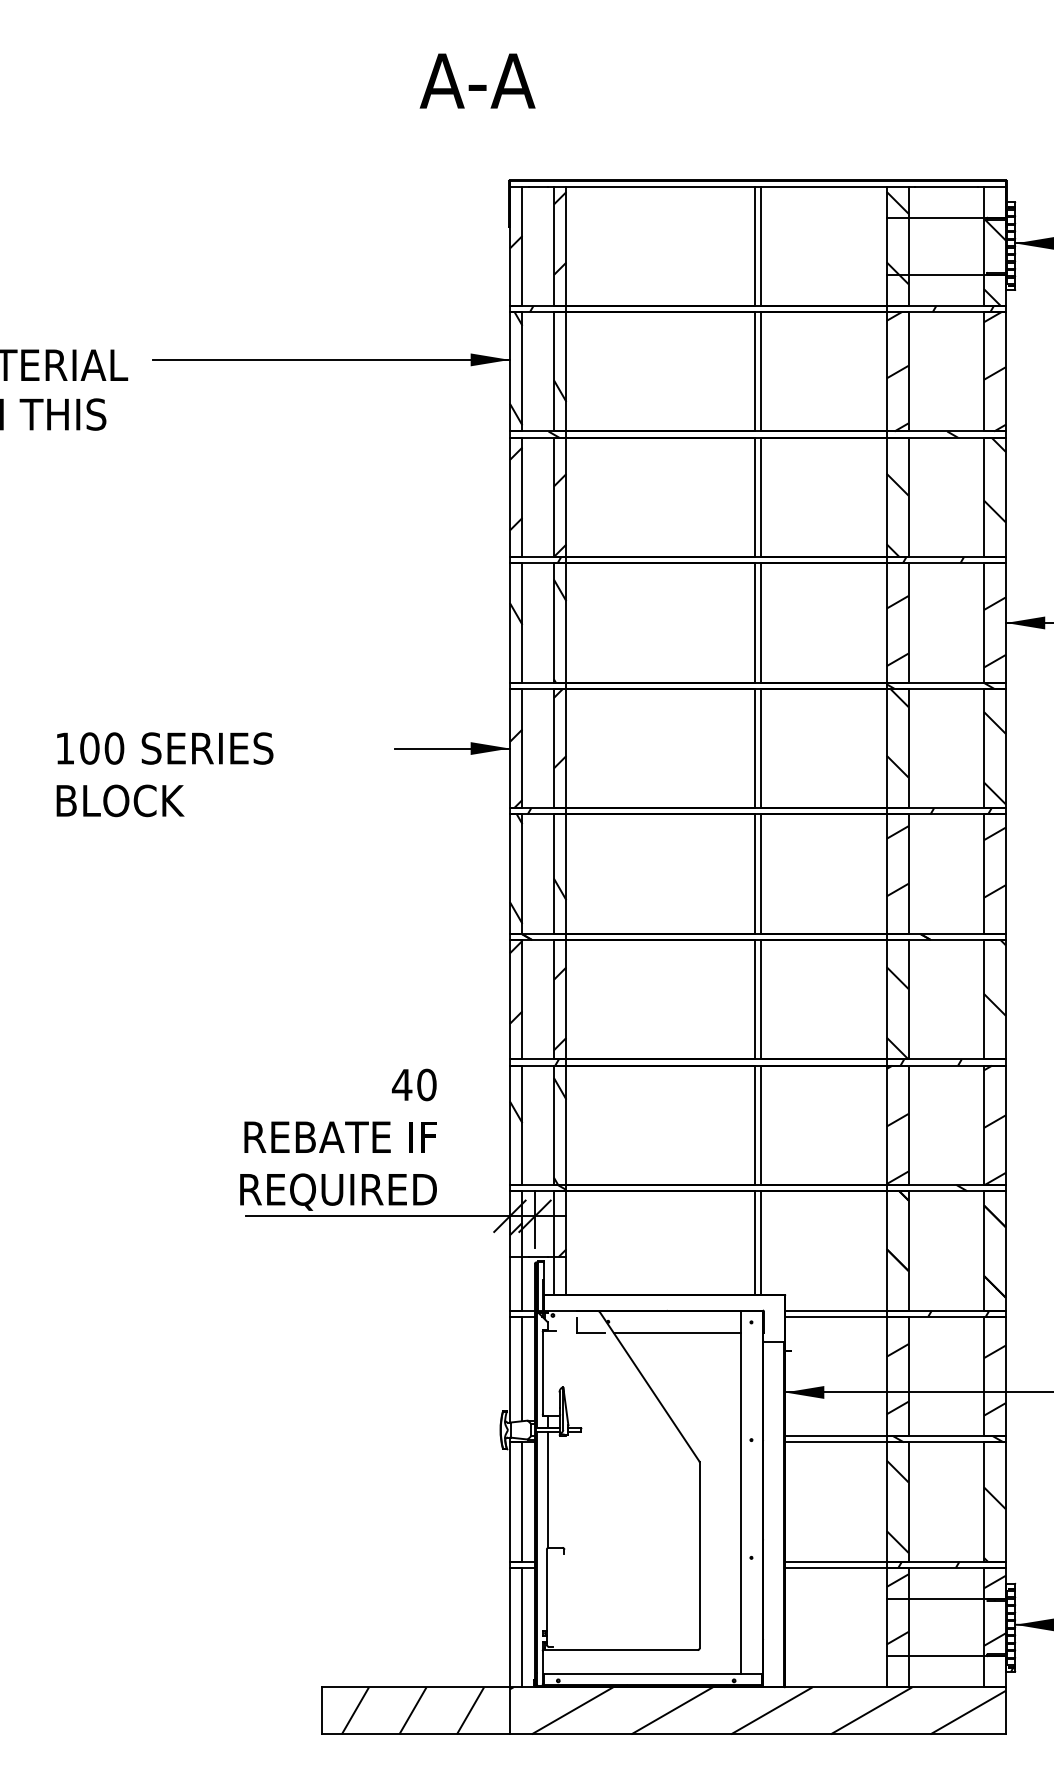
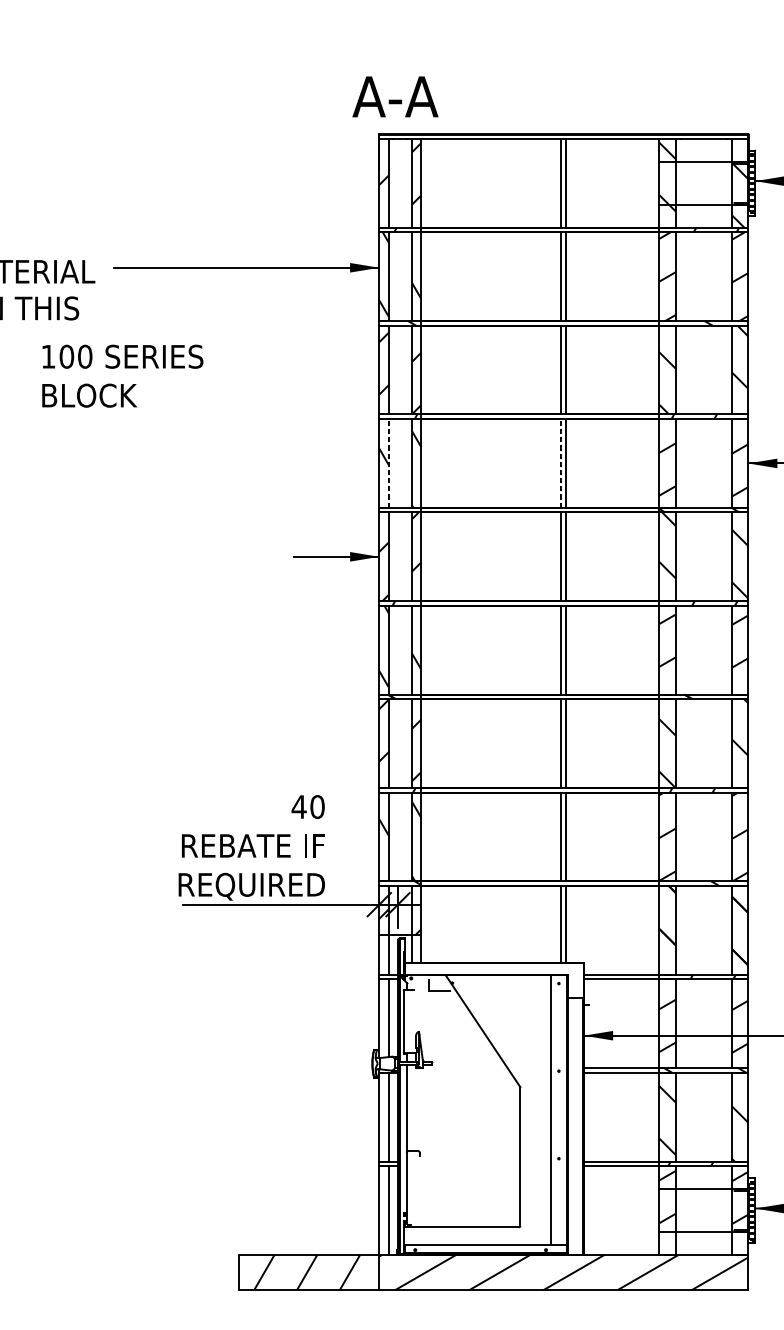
text: (477, 80) -> (395, 96), moved
line: (522, 622) -> (388, 463), solid -> dashed
line: (754, 622) -> (561, 463), solid -> dashed
text: (164, 774) -> (122, 376), moved
line: (677, 1332) -> (503, 991), removed

